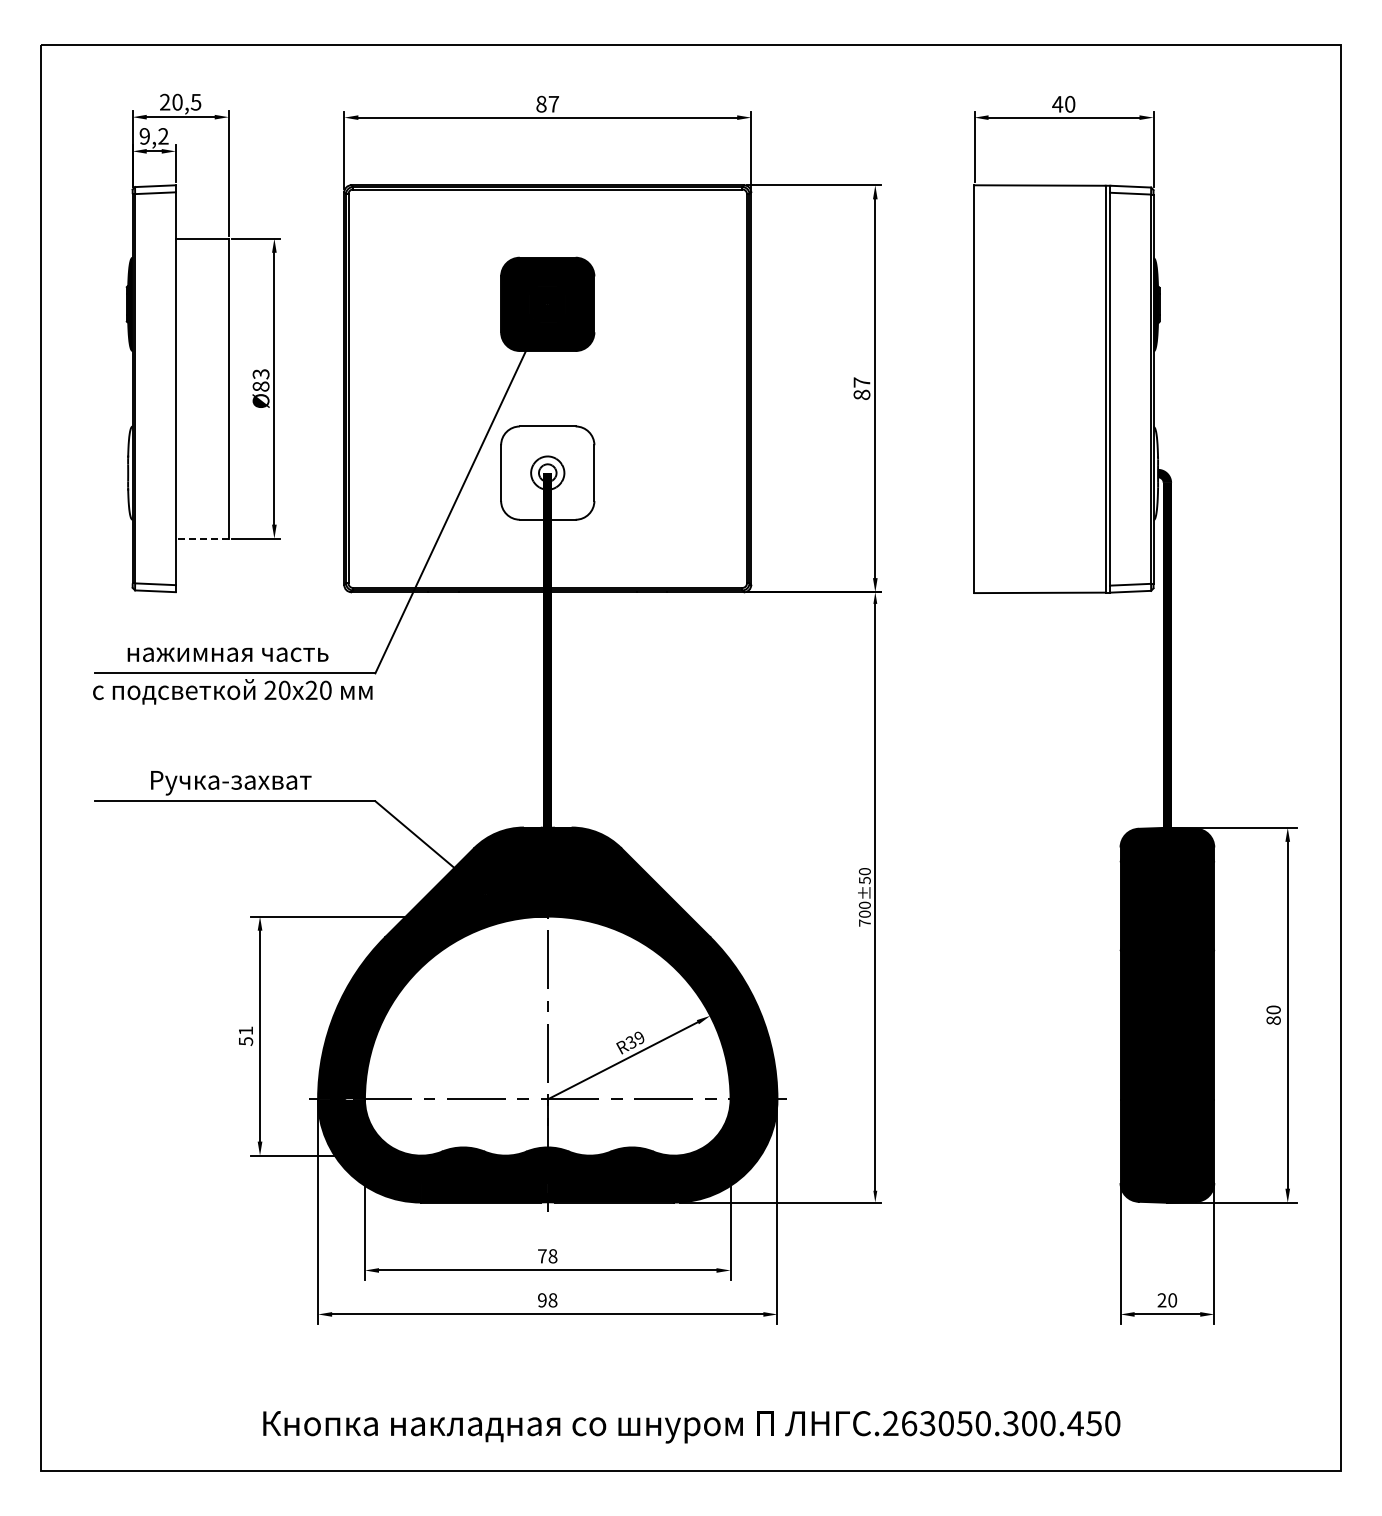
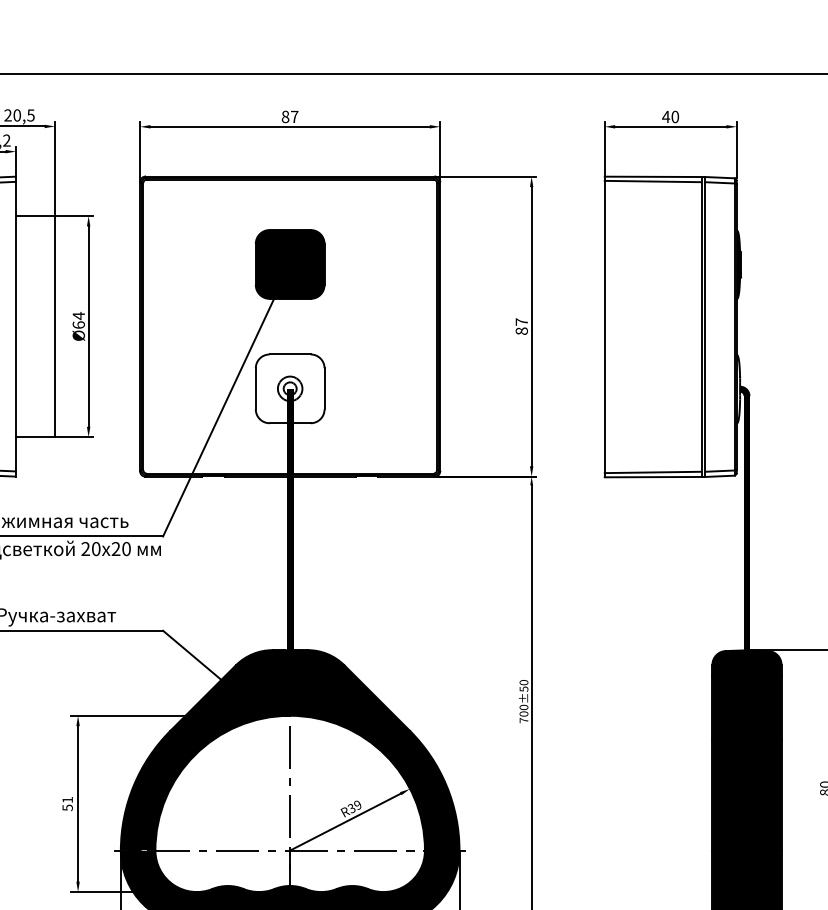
line: (1039, 191) -> (652, 181), added
text: (260, 379) -> (78, 319), Ø83 -> Ø64
line: (201, 538) -> (34, 437), dashed -> solid
line: (1039, 586) -> (652, 472), added

